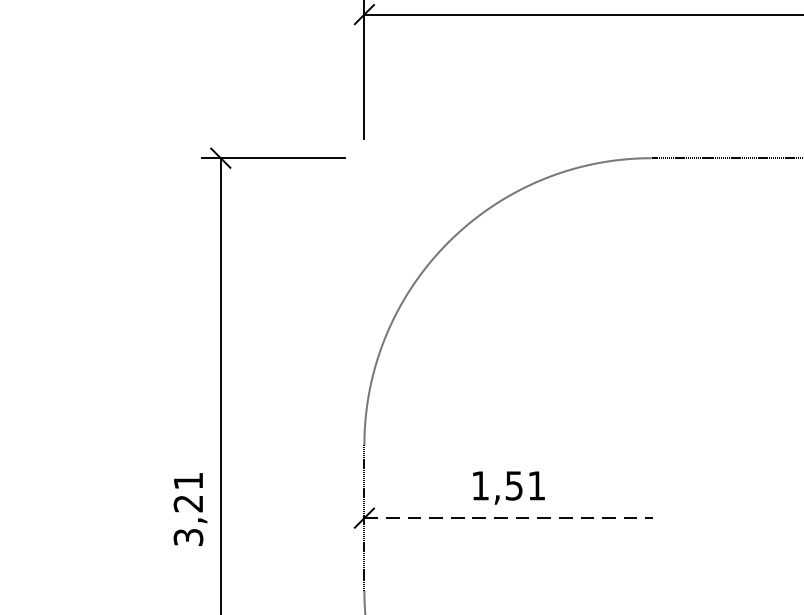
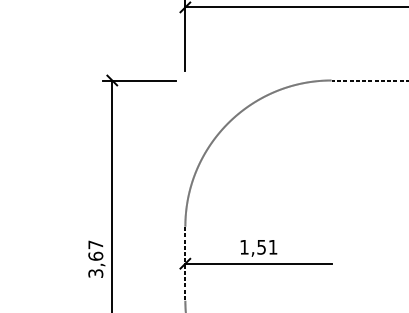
text: (187, 492) -> (95, 250), 3,21 -> 3,67
line: (510, 517) -> (259, 263), dashed -> solid

